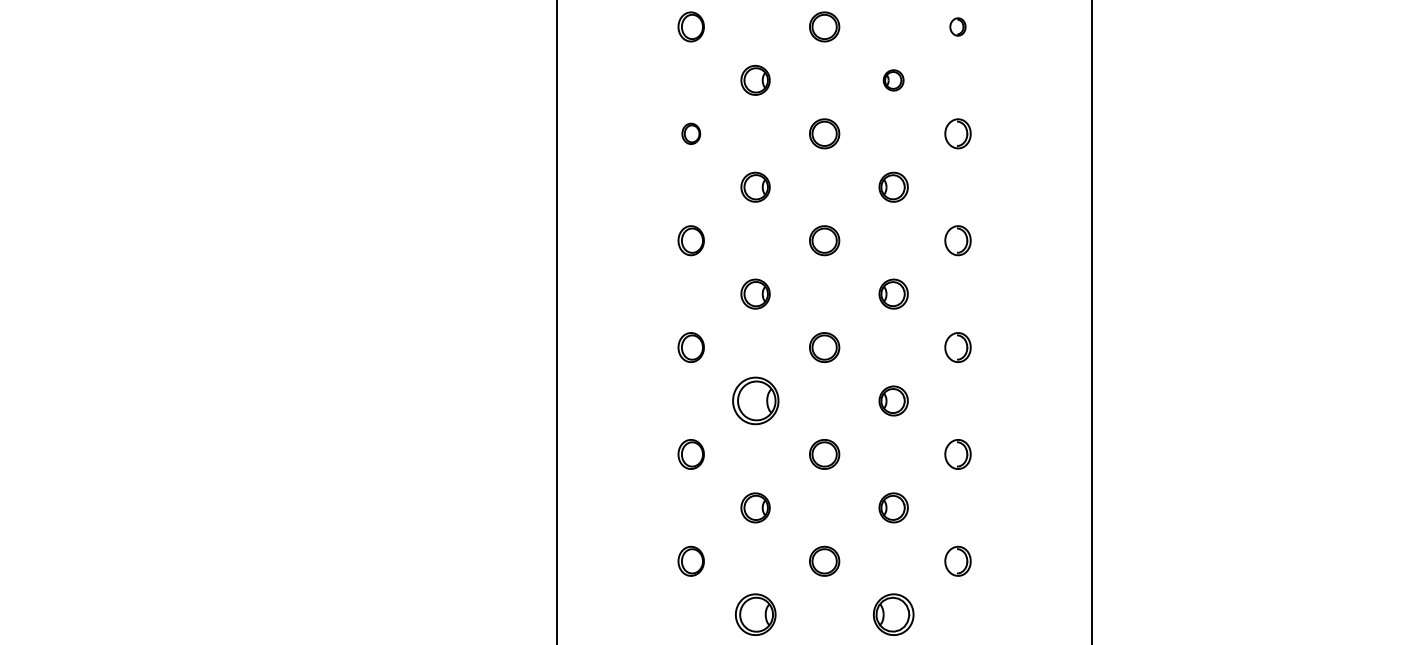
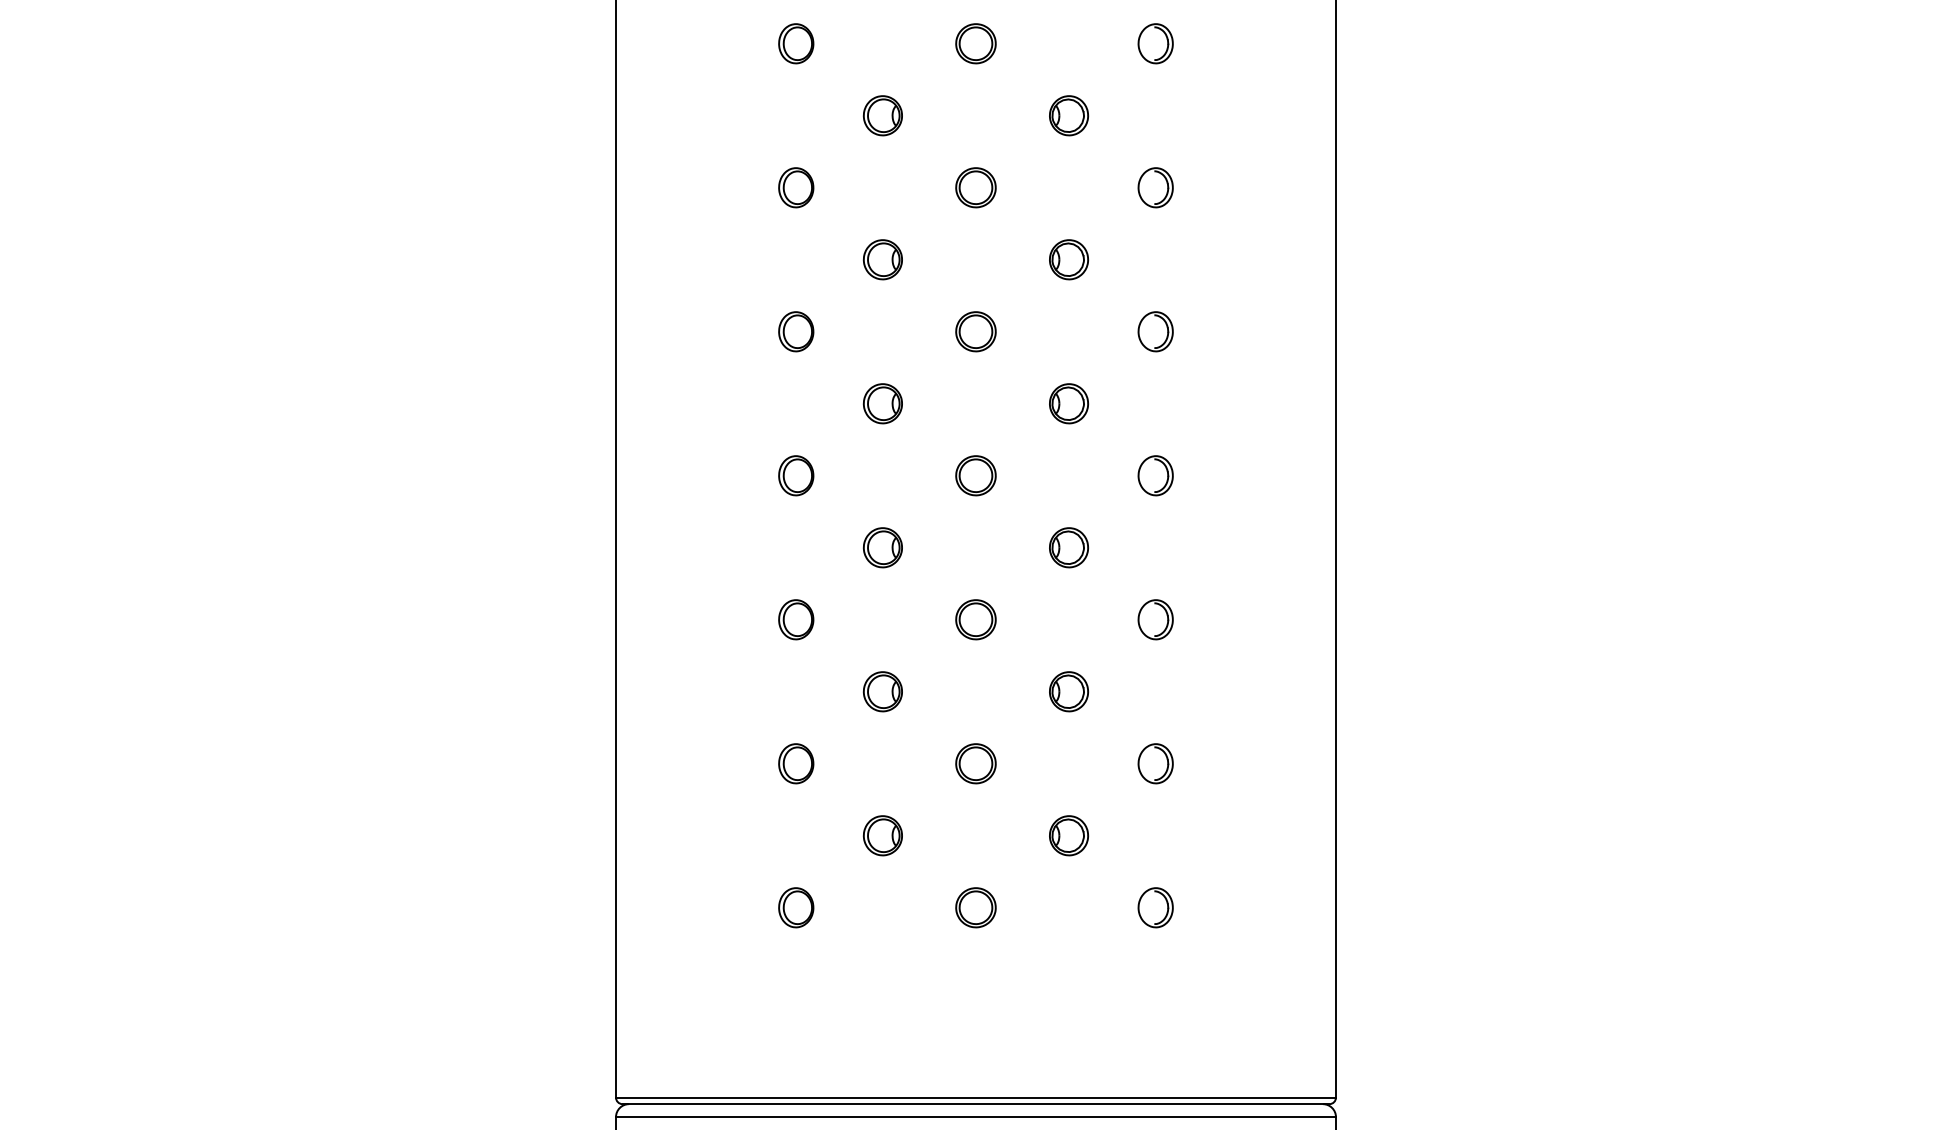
part: (957, 26) -> (1155, 43), size x1.67
part: (893, 80) -> (1068, 115), size x1.43
part: (691, 133) -> (796, 187), size x1.43
part: (755, 400) -> (882, 547), size x0.62
part: (755, 614) -> (882, 835), size x0.71
part: (893, 614) -> (1068, 835), size x0.71

